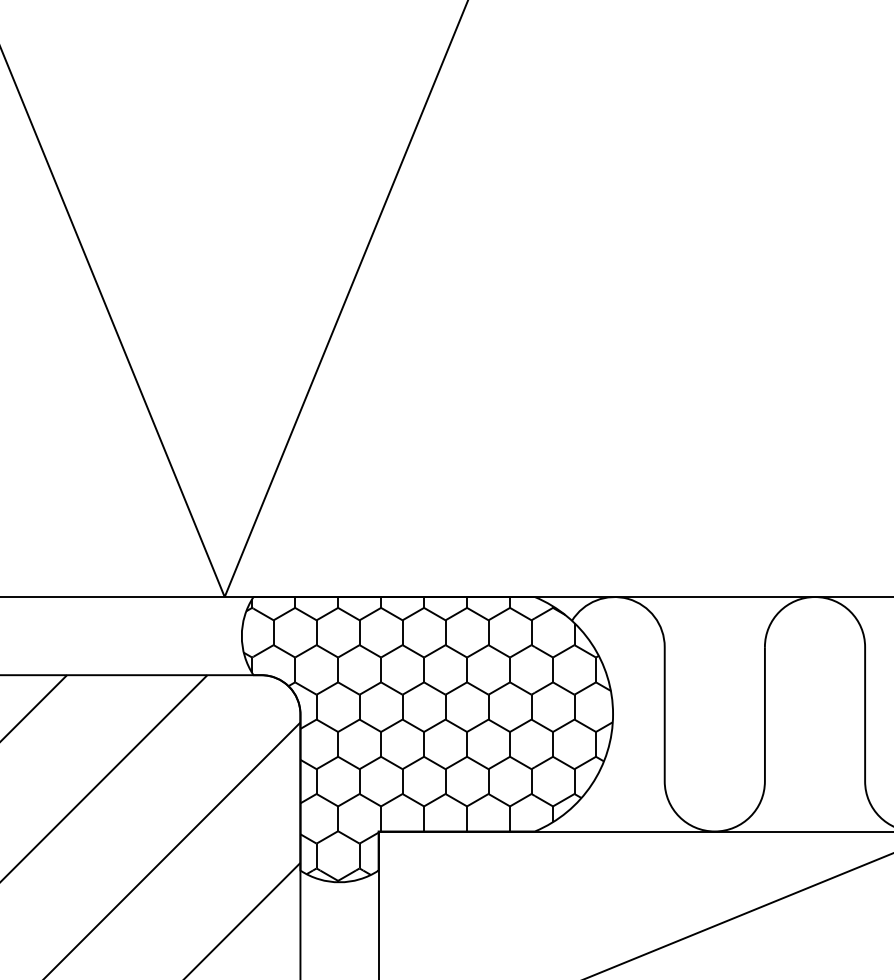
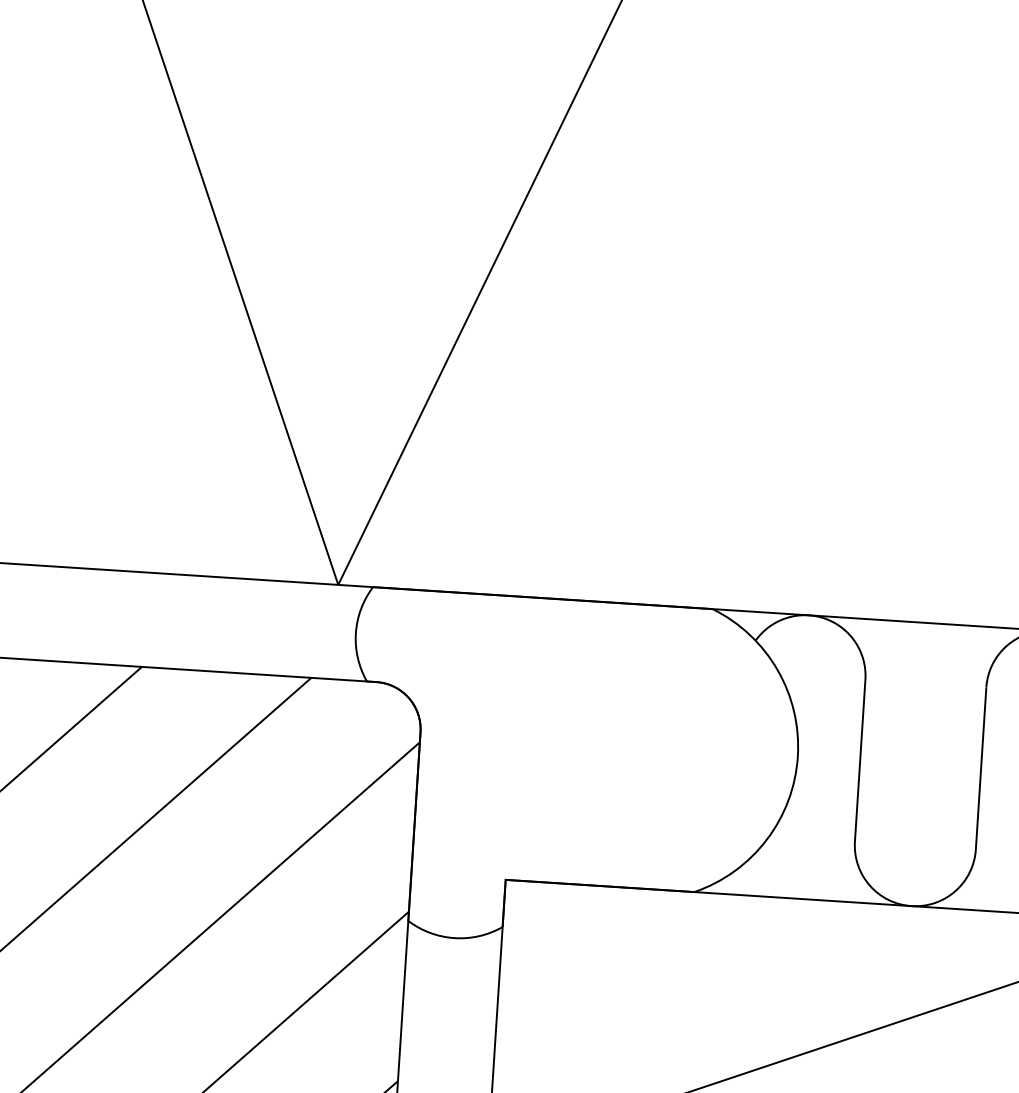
hatch: (427, 739) -> (571, 772), removed

